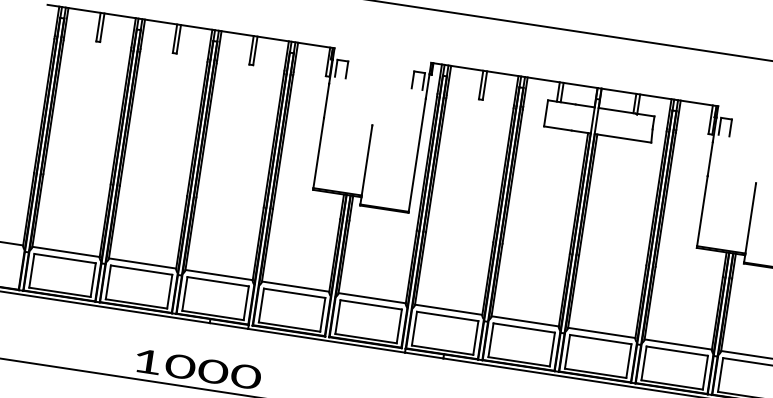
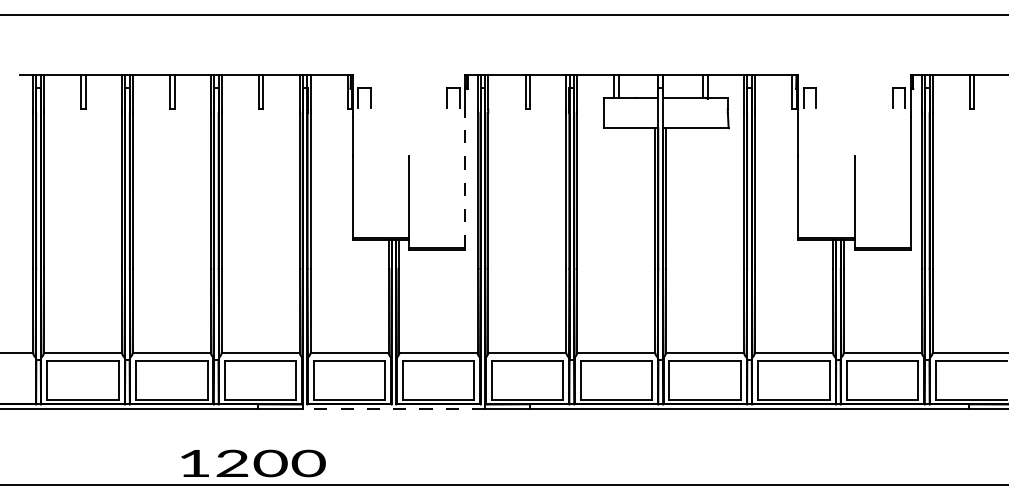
line: (417, 155) -> (465, 182), solid -> dashed
line: (326, 340) -> (393, 408), solid -> dashed
text: (180, 366) -> (232, 463), 1000 -> 1200

